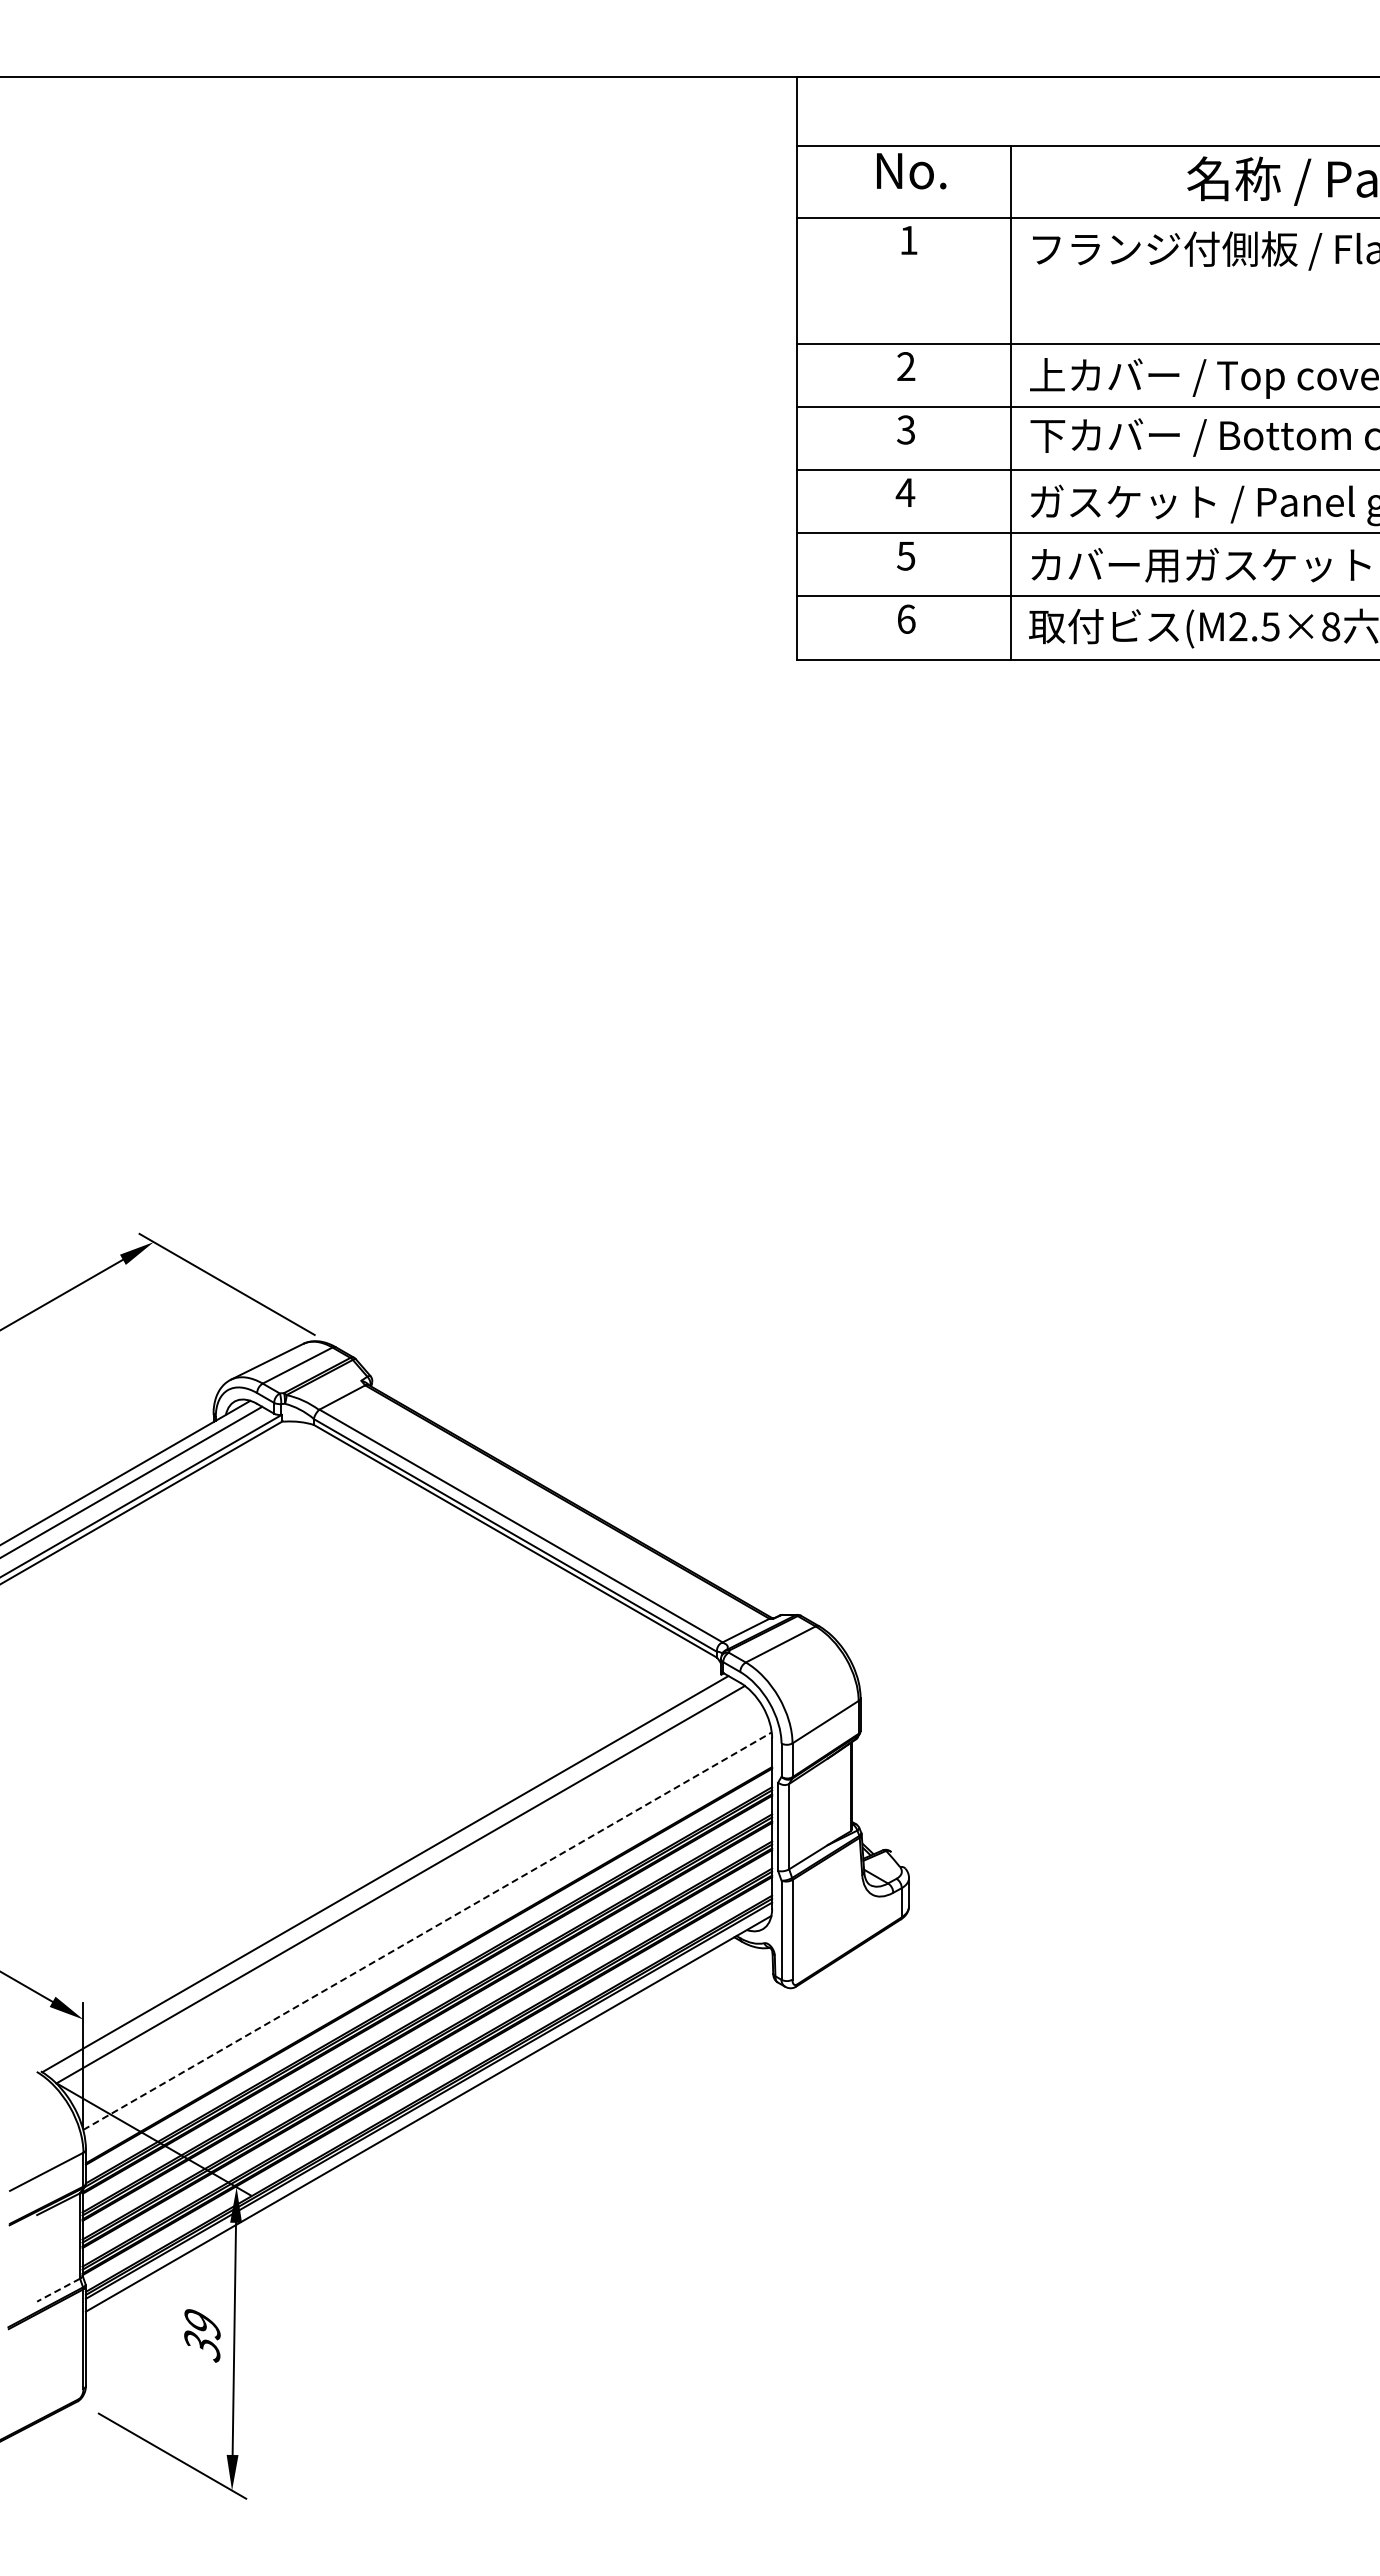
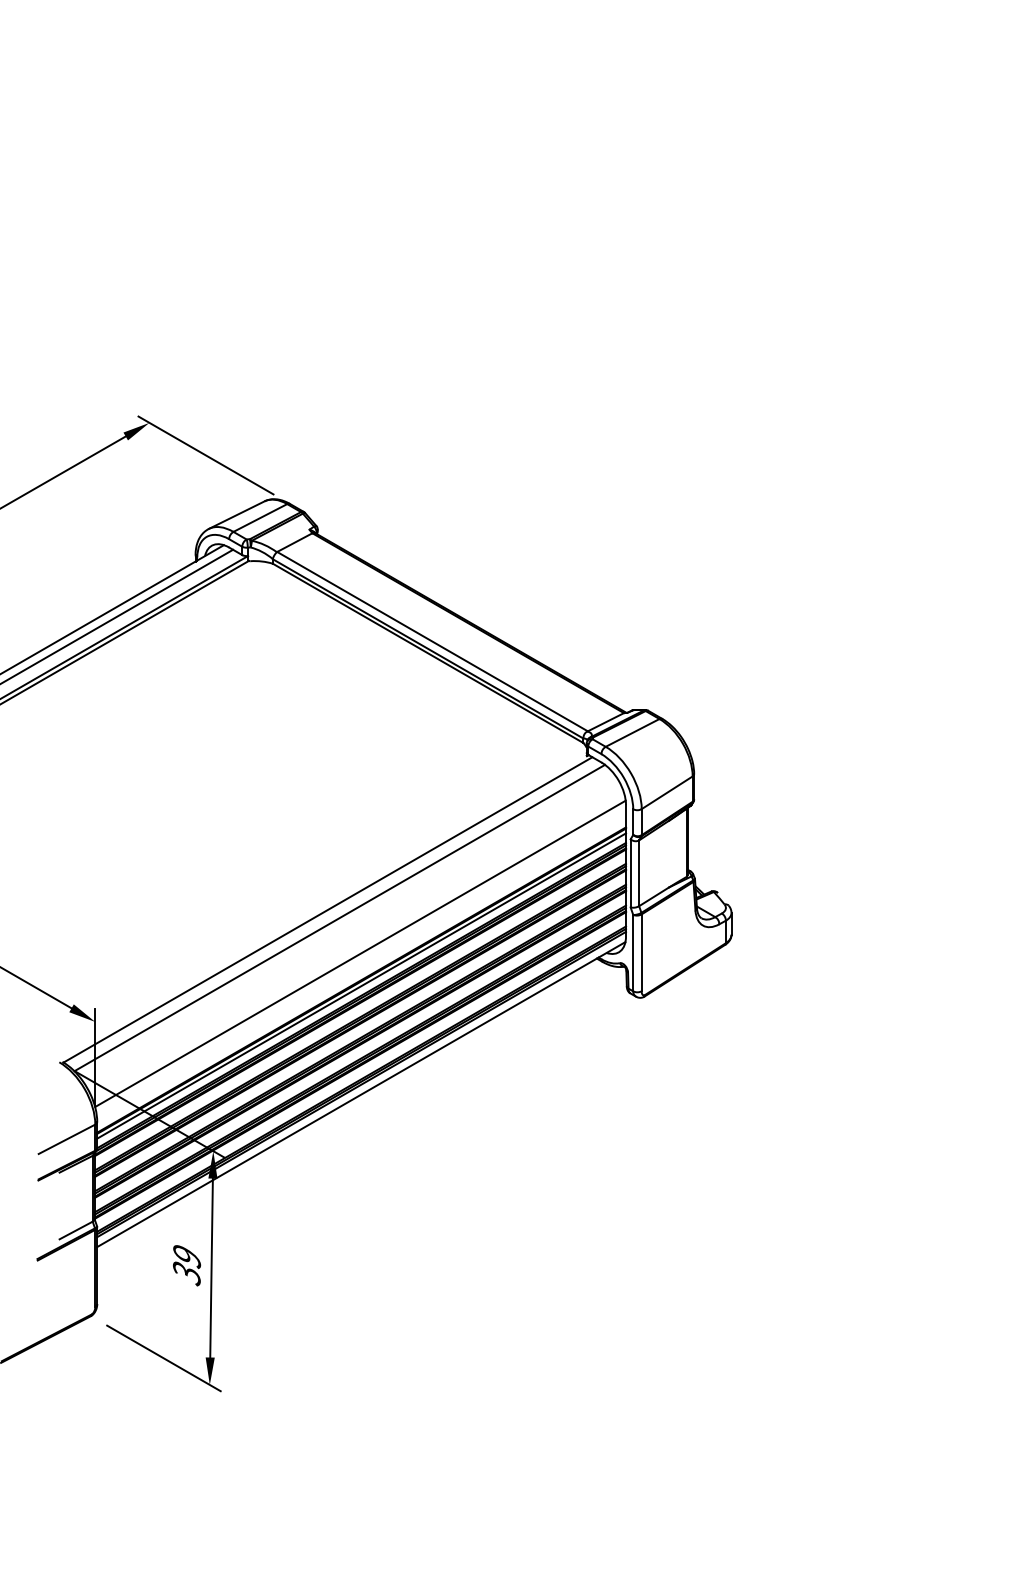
line: (427, 1931) -> (360, 954), dashed -> solid
line: (428, 1972) -> (361, 985), added
line: (58, 2290) -> (76, 1230), dashed -> solid

